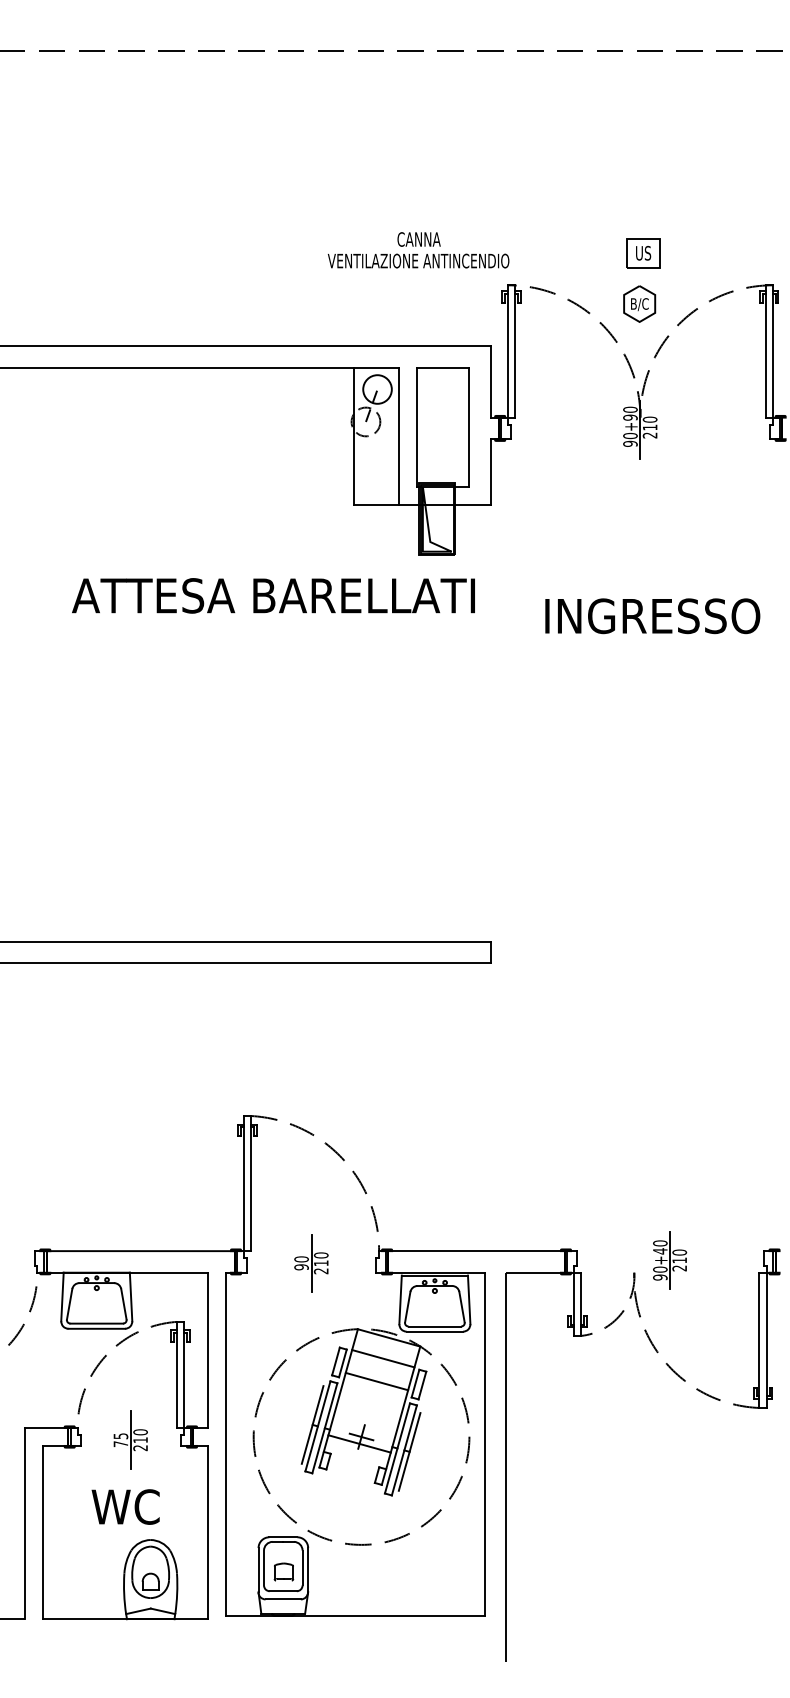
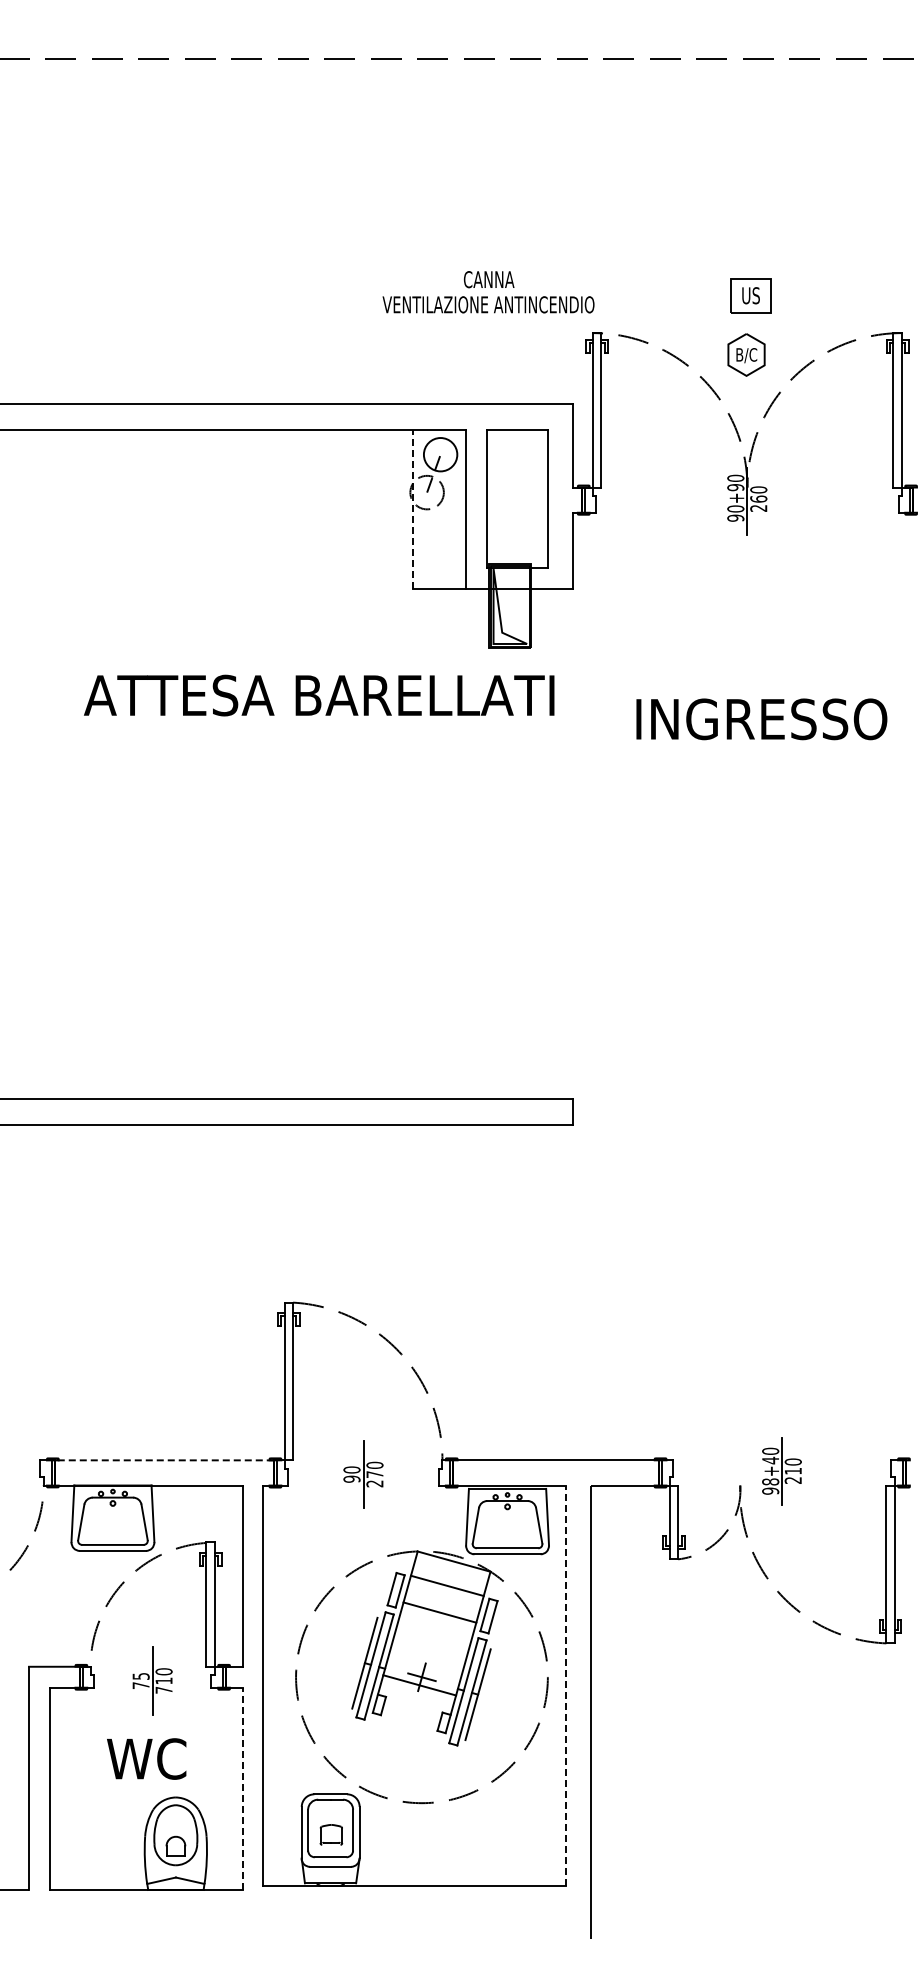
text: (649, 427) -> (758, 498), 210 -> 260
line: (353, 436) -> (412, 509), solid -> dashed
line: (140, 1251) -> (164, 1460), solid -> dashed
text: (320, 1263) -> (374, 1474), 210 -> 270
text: (660, 1269) -> (770, 1481), 90+40 -> 98+40
line: (484, 1444) -> (565, 1685), solid -> dashed
text: (140, 1448) -> (163, 1690), 210 -> 710
line: (207, 1532) -> (242, 1788), solid -> dashed

